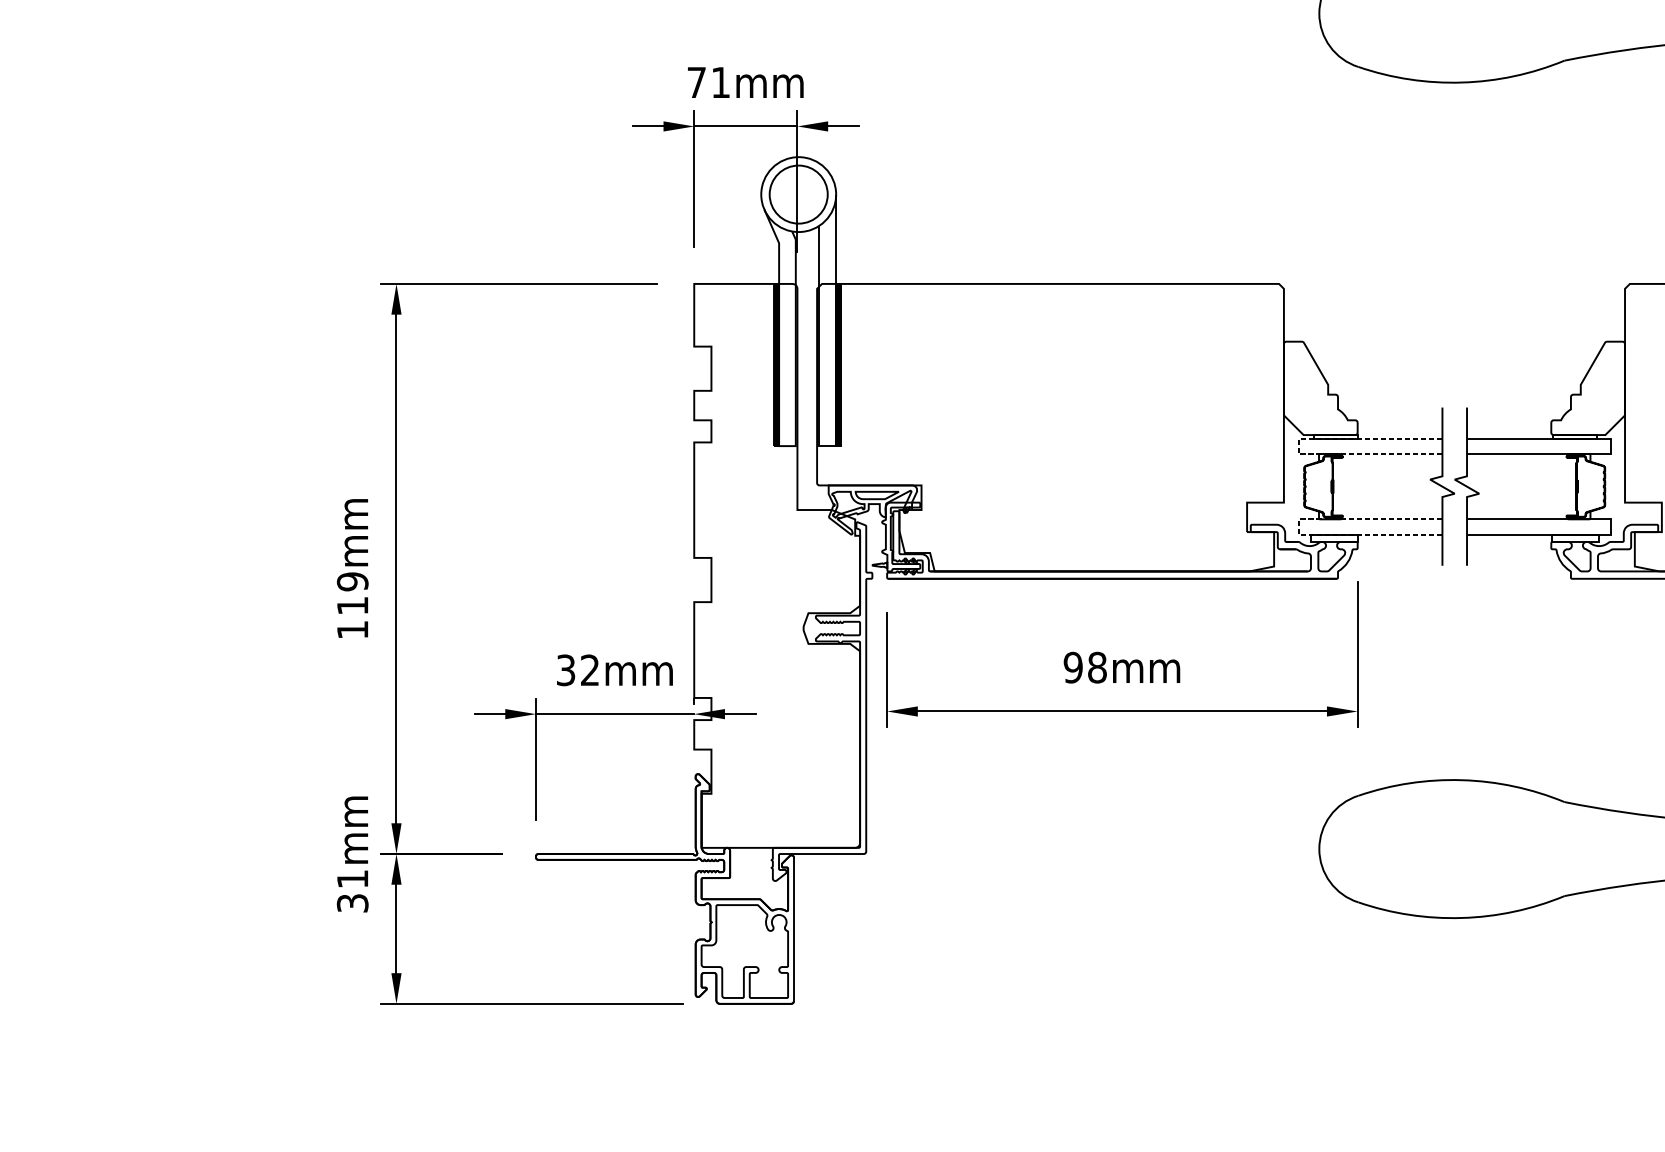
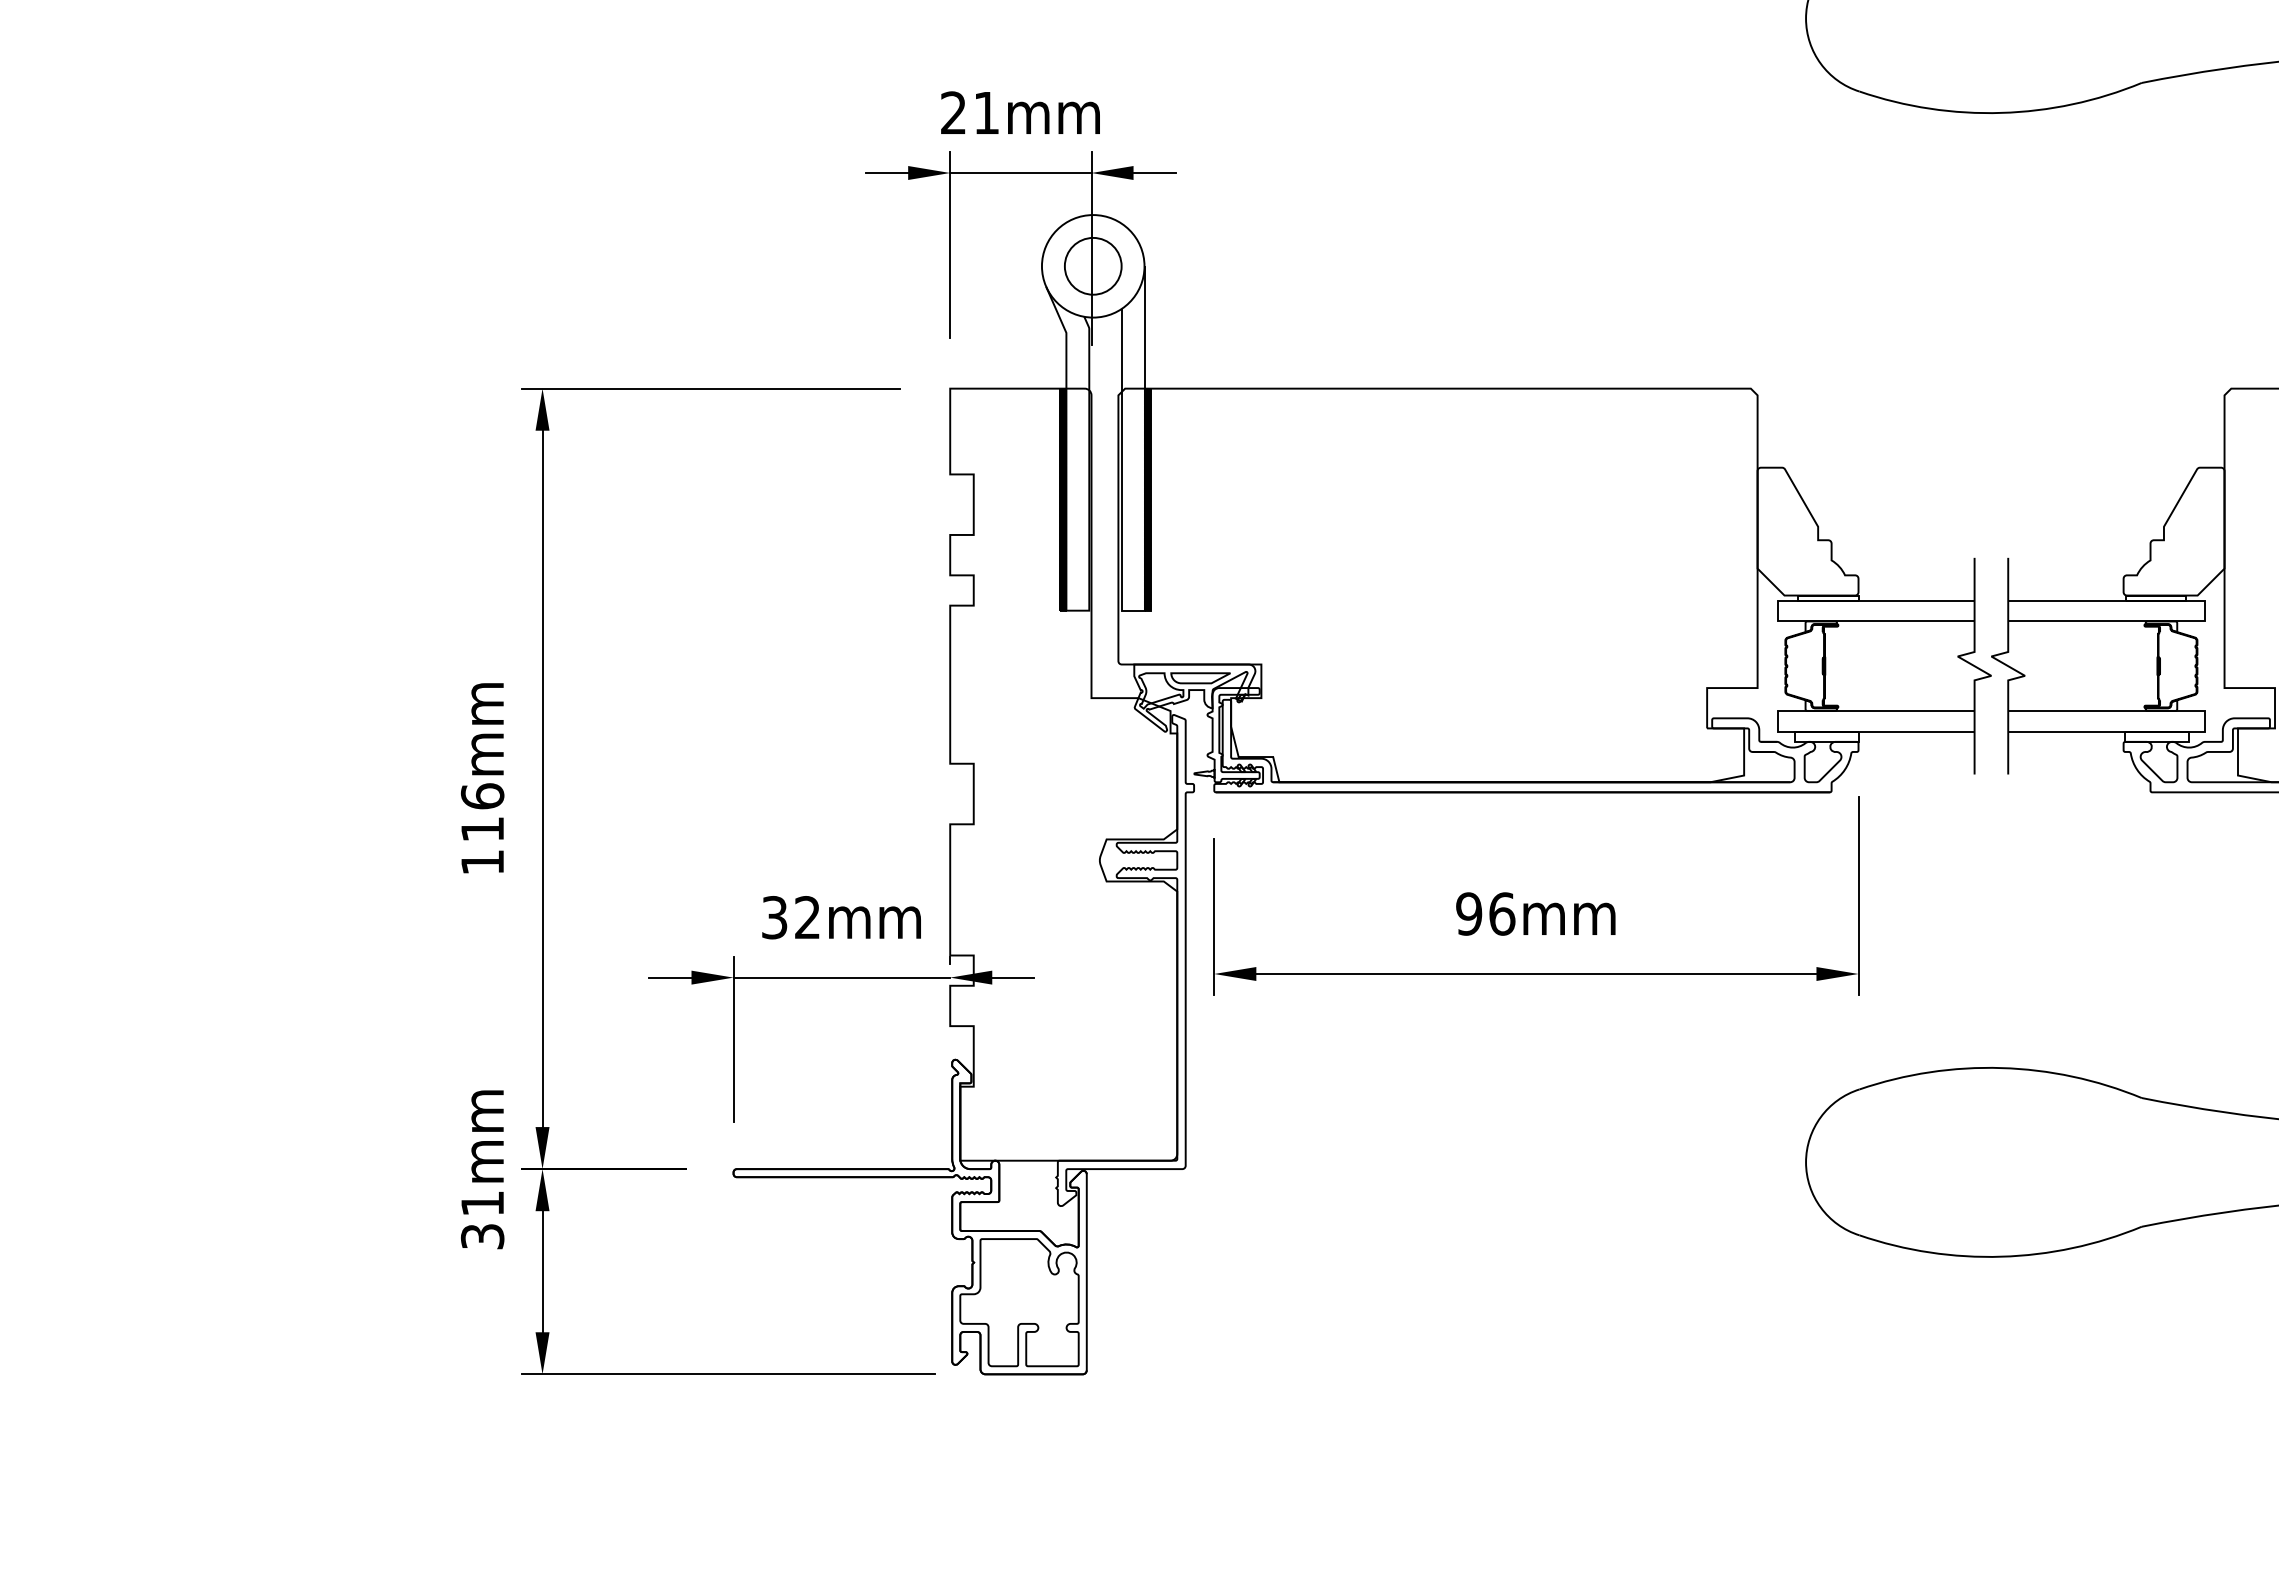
text: (696, 82) -> (953, 112), 71mm -> 21mm
circle: (798, 194) -> (1092, 265), size x0.71
line: (1298, 446) -> (1777, 611), dashed -> solid
line: (1298, 526) -> (1777, 720), dashed -> solid
text: (352, 581) -> (482, 796), 119mm -> 116mm
text: (1097, 667) -> (1502, 913), 98mm -> 96mm

